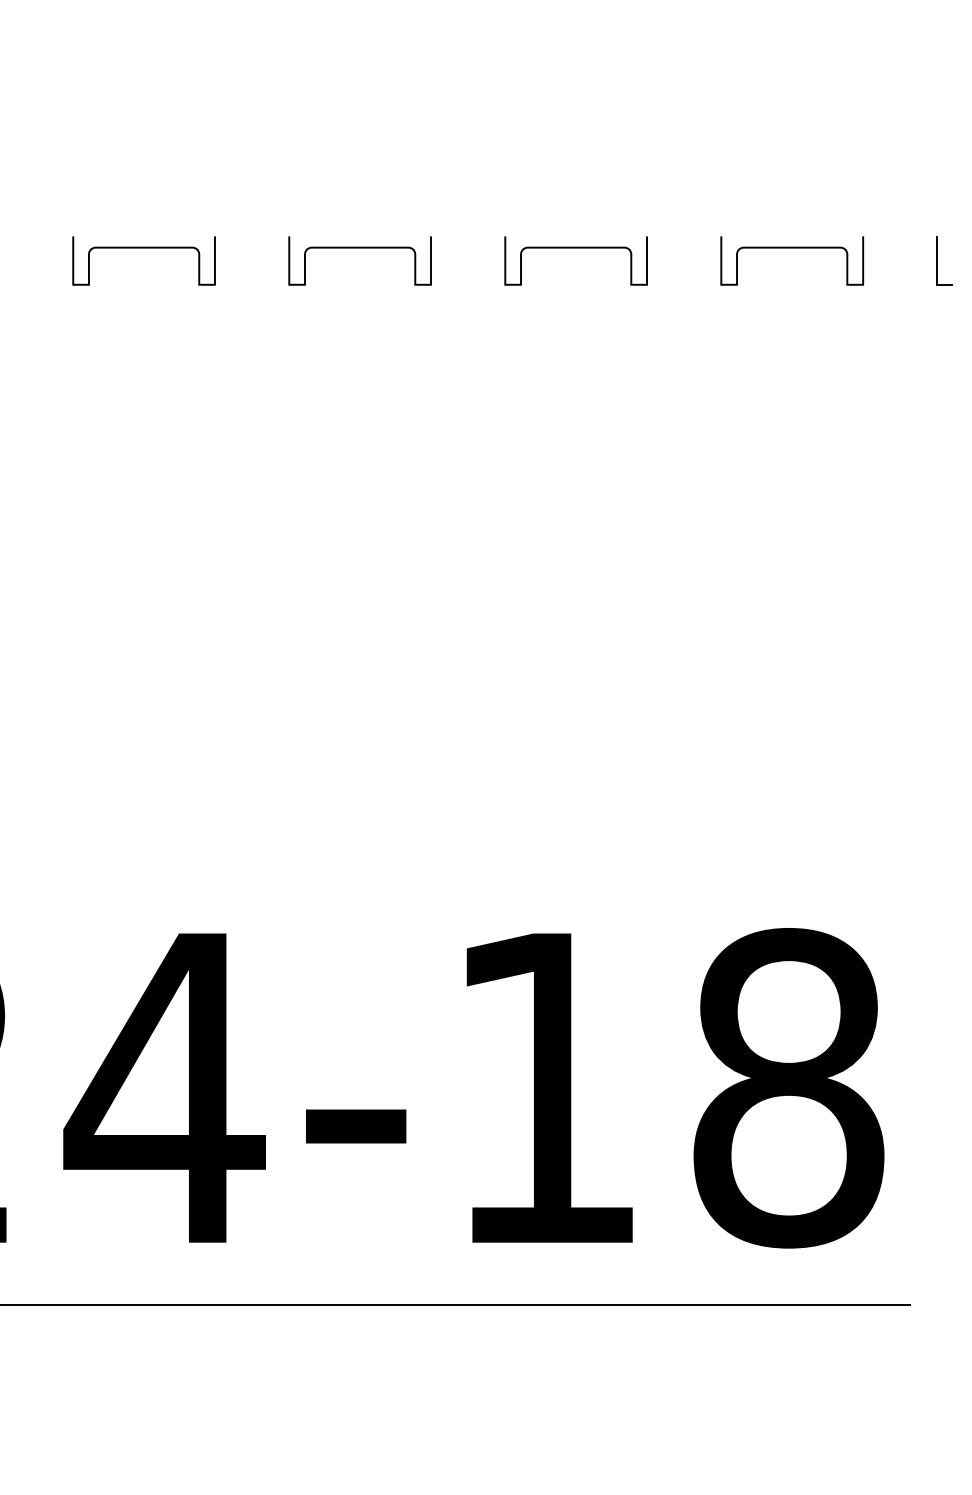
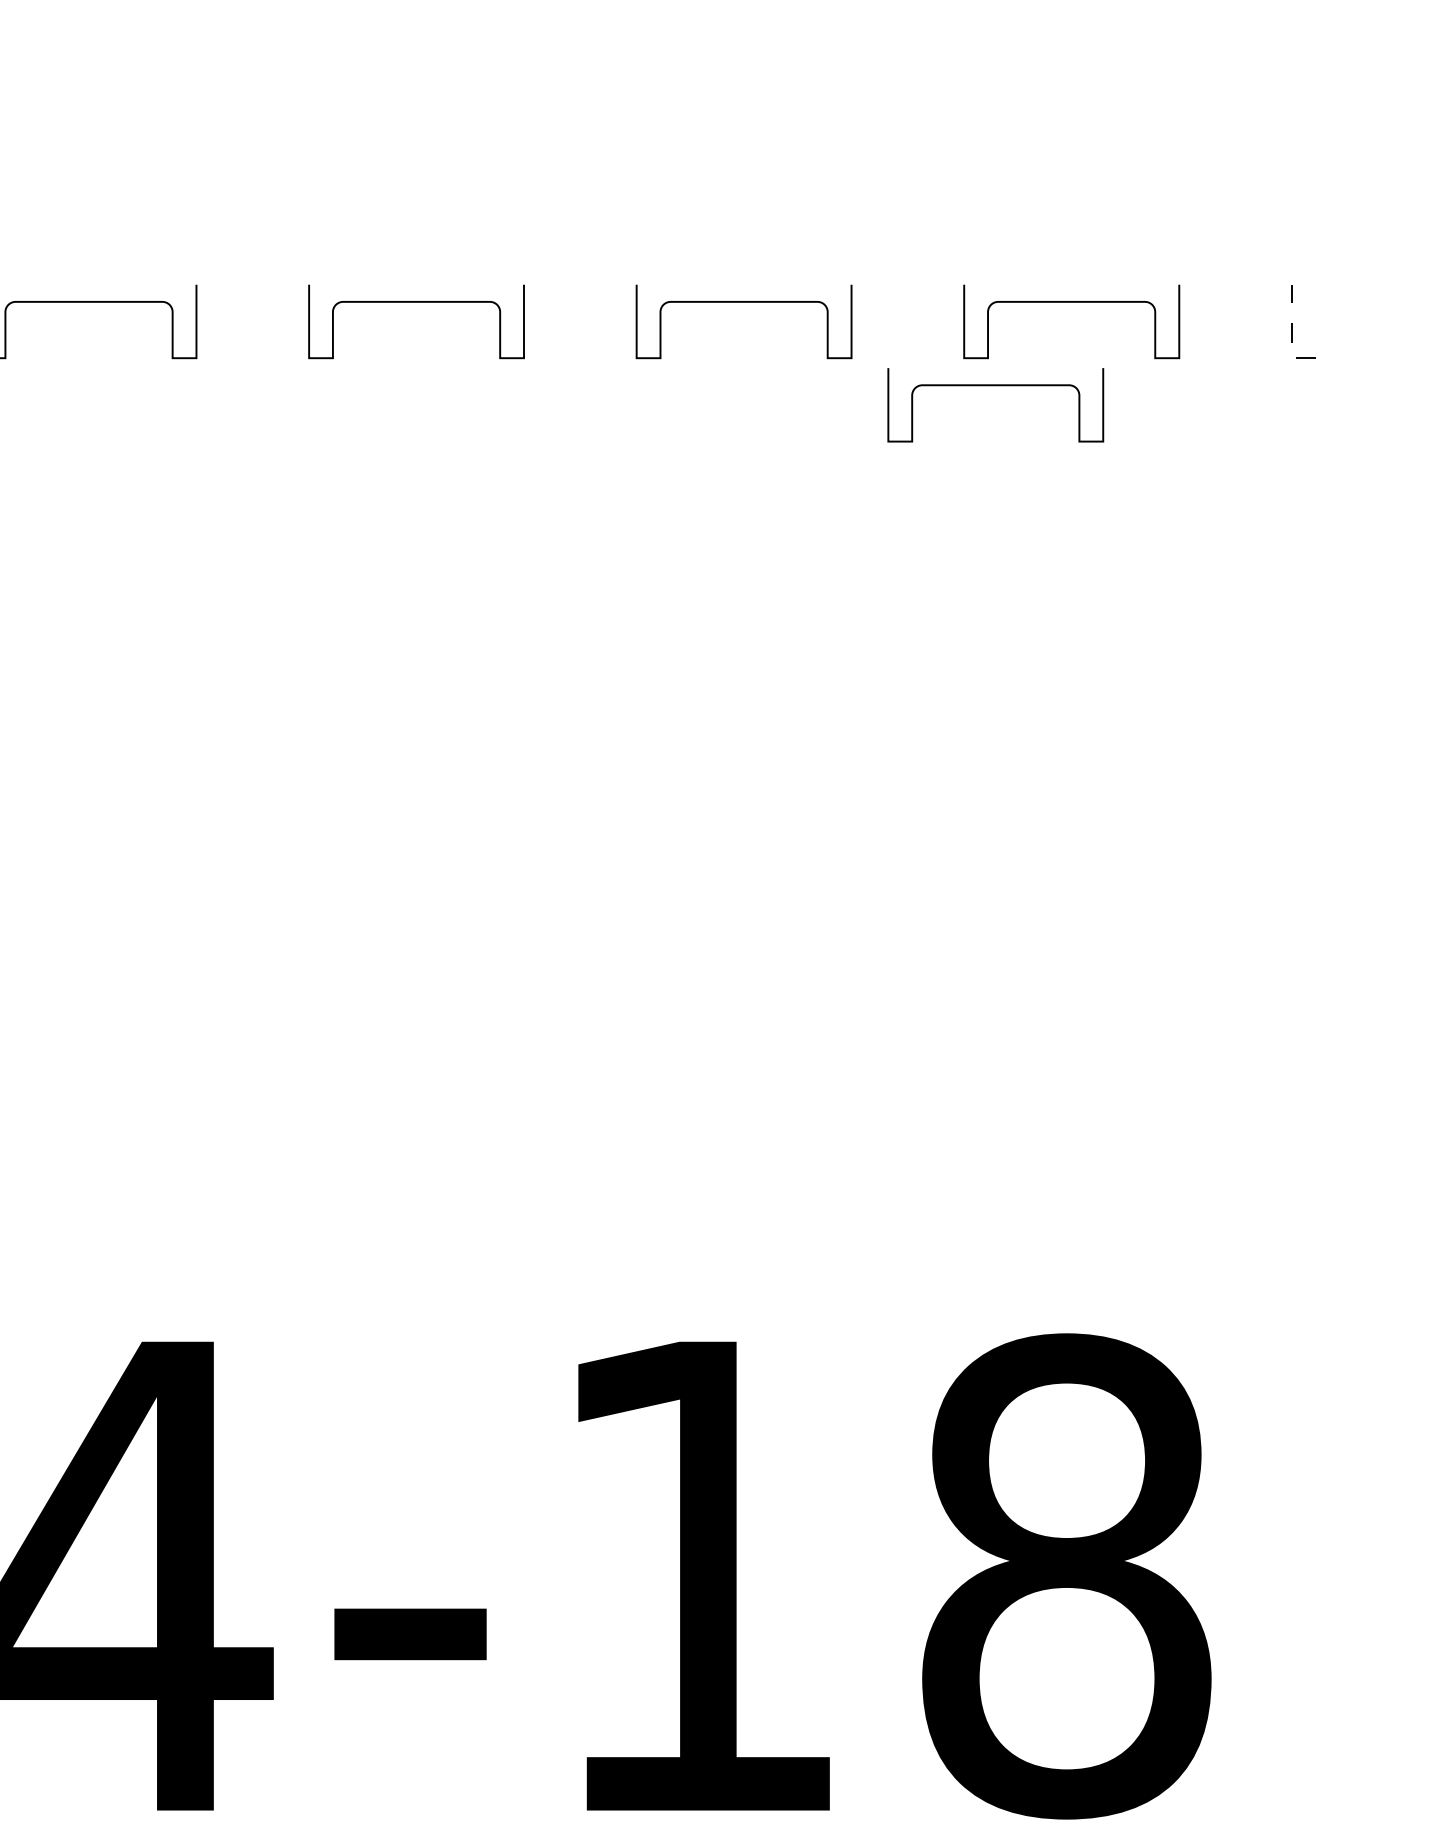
line: (937, 268) -> (1291, 333), solid -> dashed
curve: (741, 303) -> (994, 386), added

